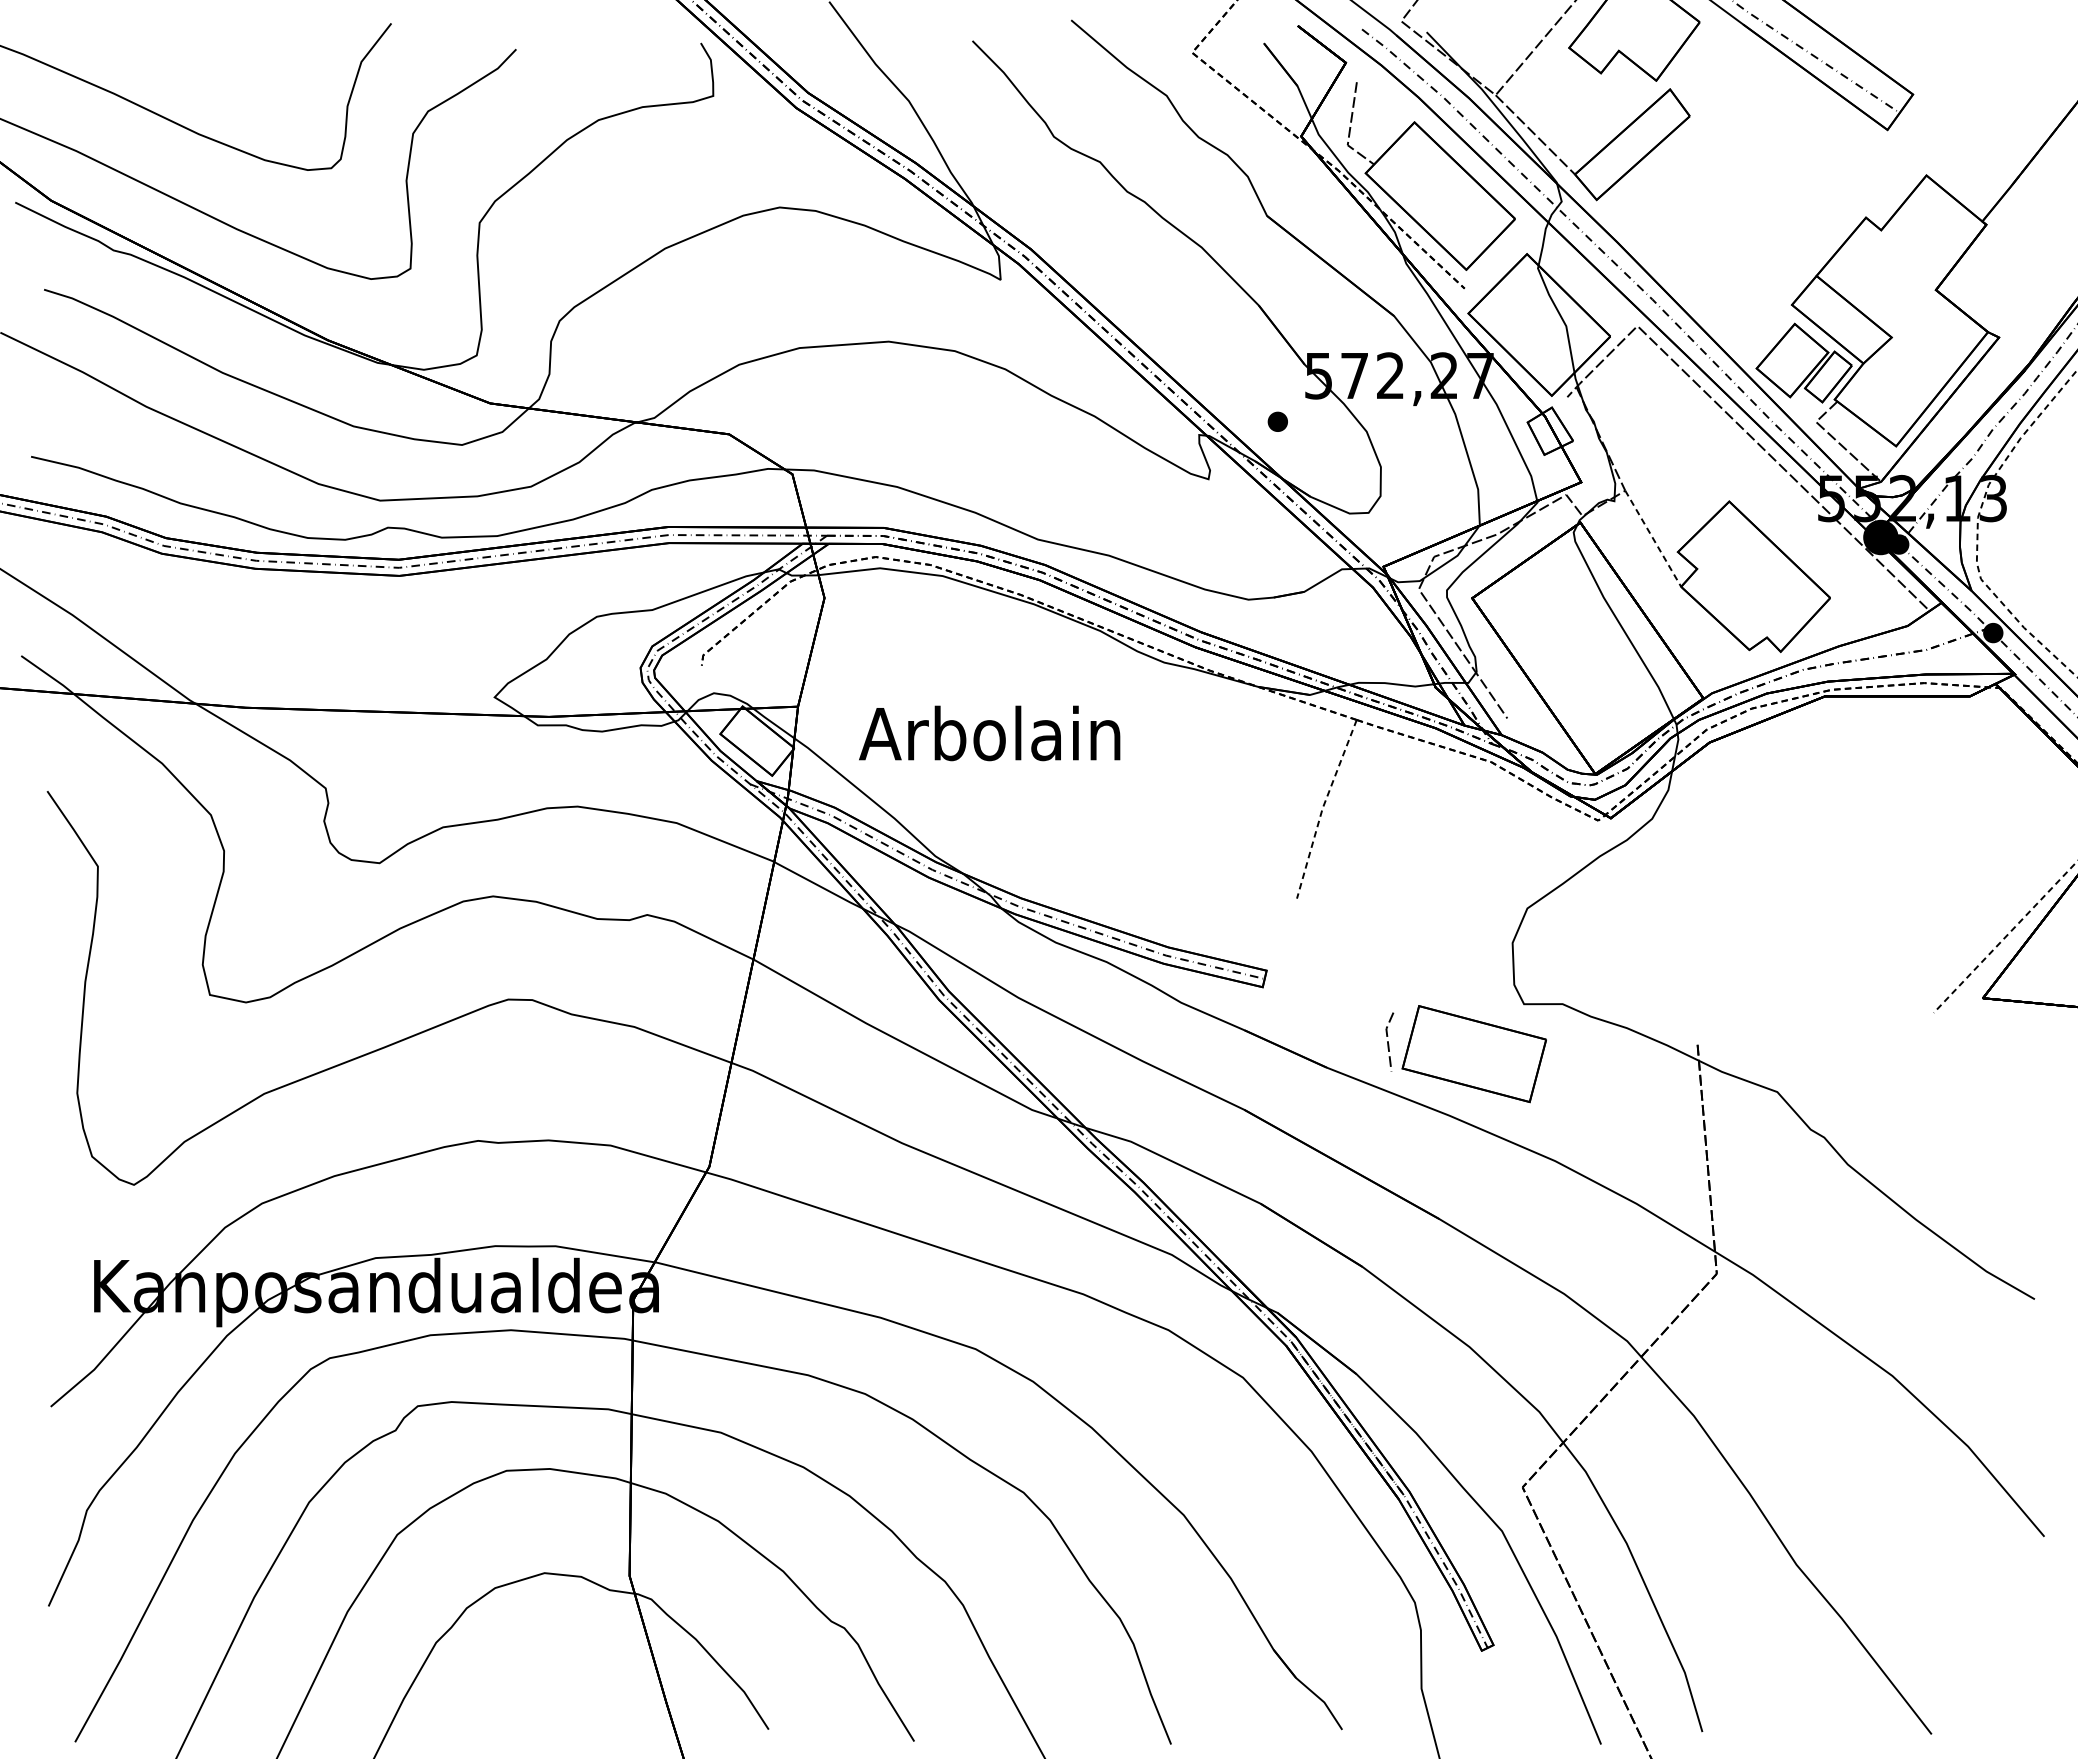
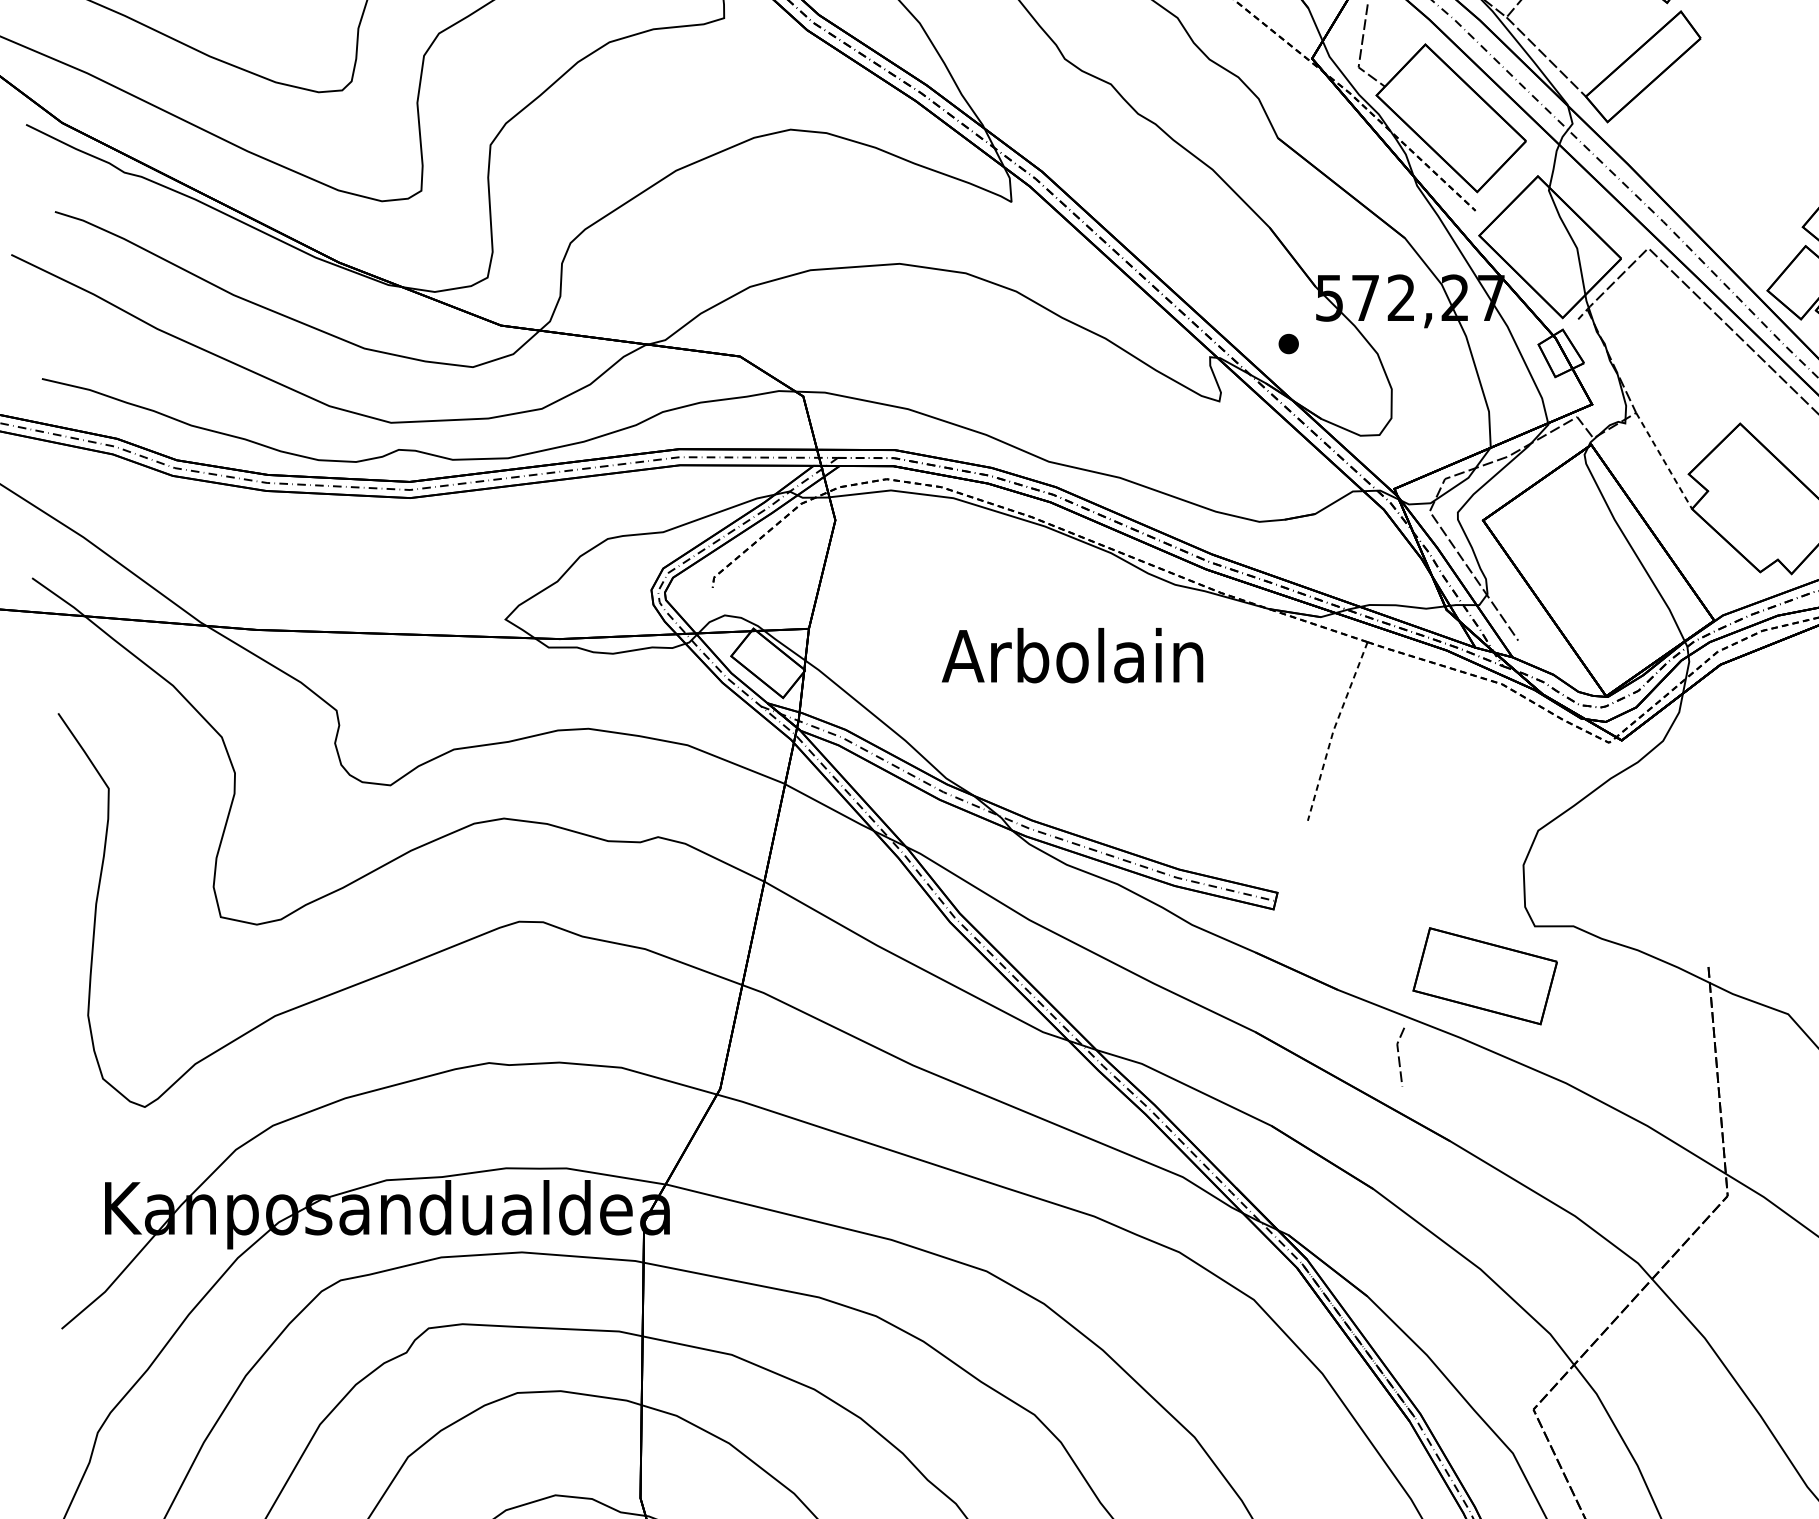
text: (989, 733) -> (1072, 655), moved
line: (1388, 1041) -> (1399, 1056), moved

